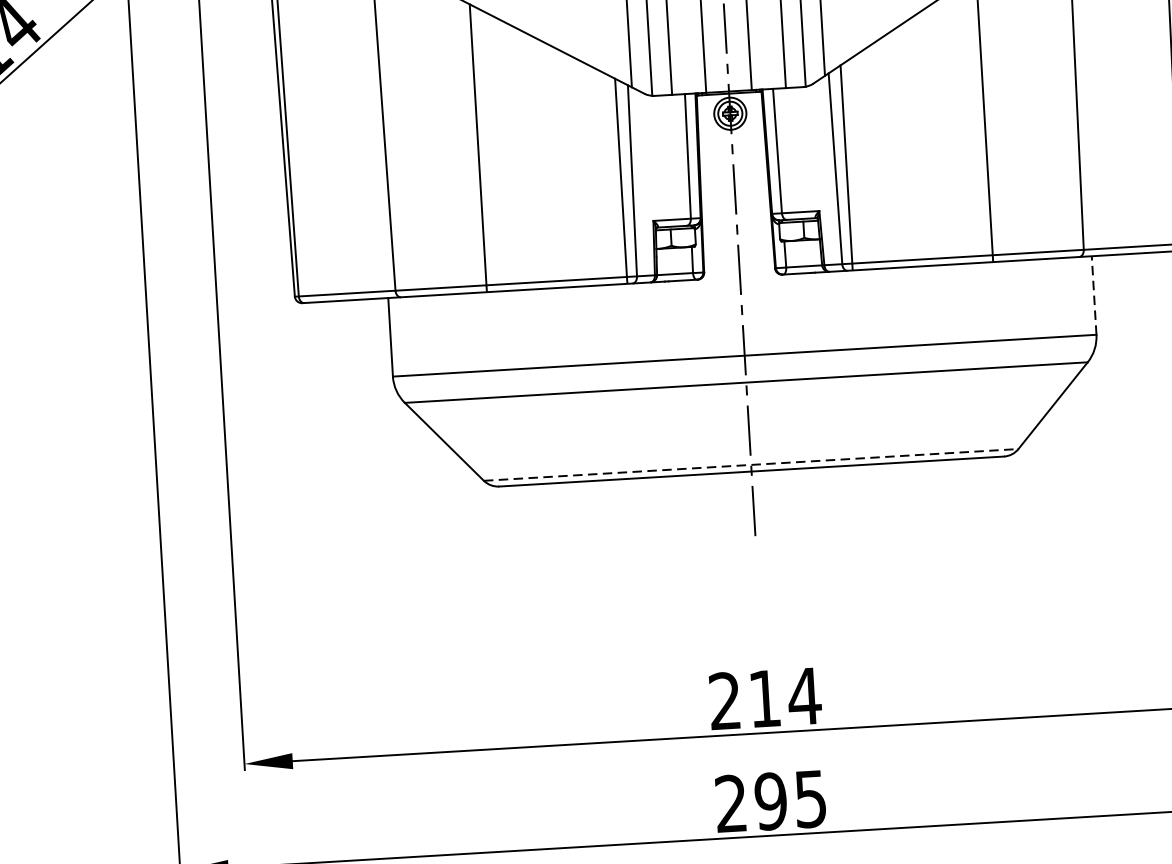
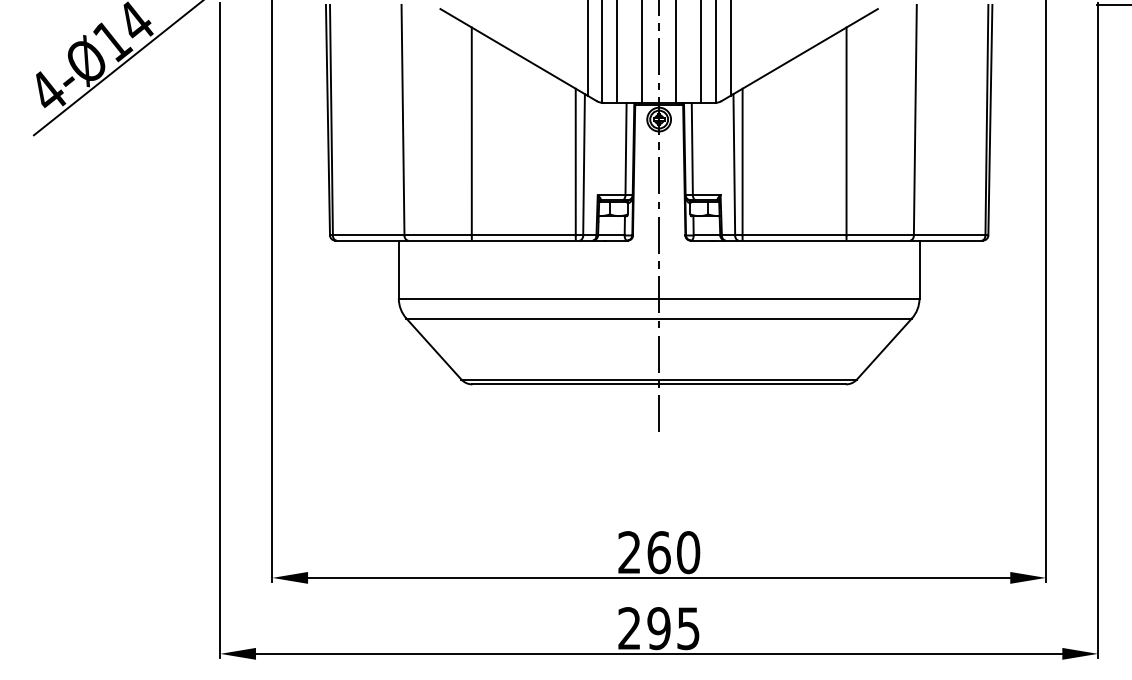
line: (1094, 295) -> (919, 269), dashed -> solid
line: (751, 464) -> (659, 379), dashed -> solid
text: (784, 697) -> (673, 552), 214 -> 260

